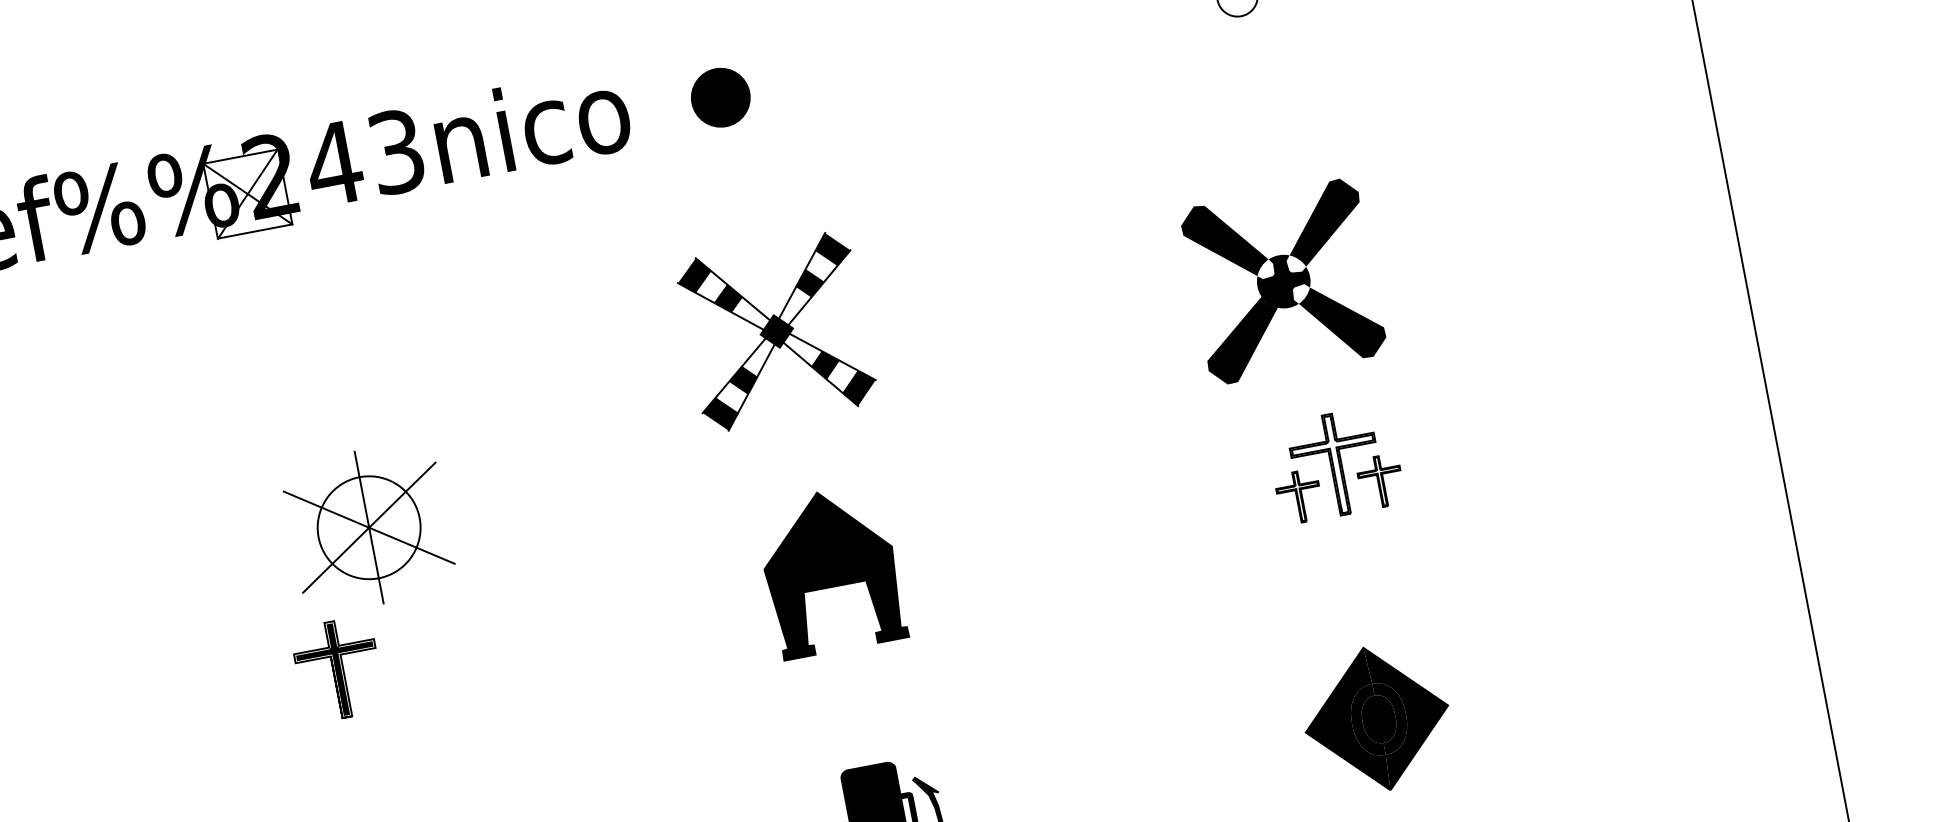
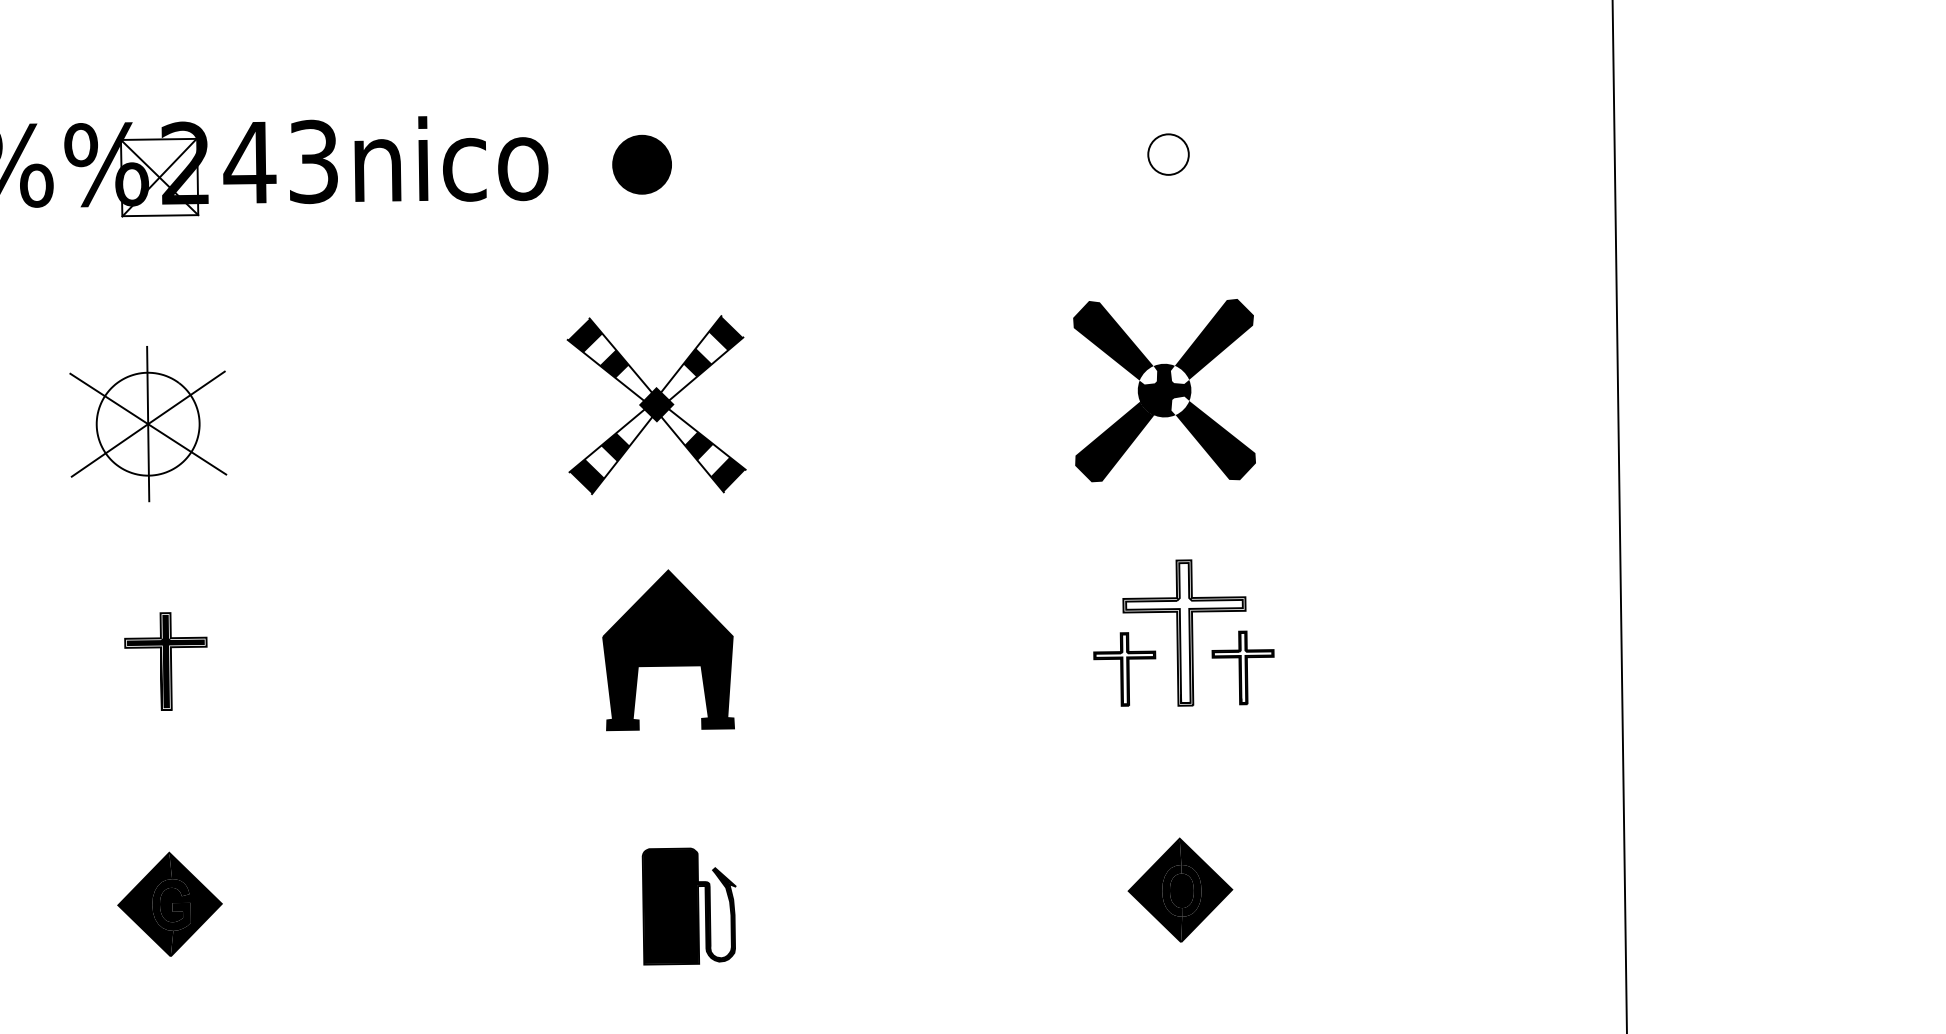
part: (1283, 281) -> (1164, 390), moved
part: (1335, 464) -> (1183, 632), size x1.43
part: (369, 527) -> (148, 424), moved
part: (1376, 717) -> (1180, 889), size x0.71

